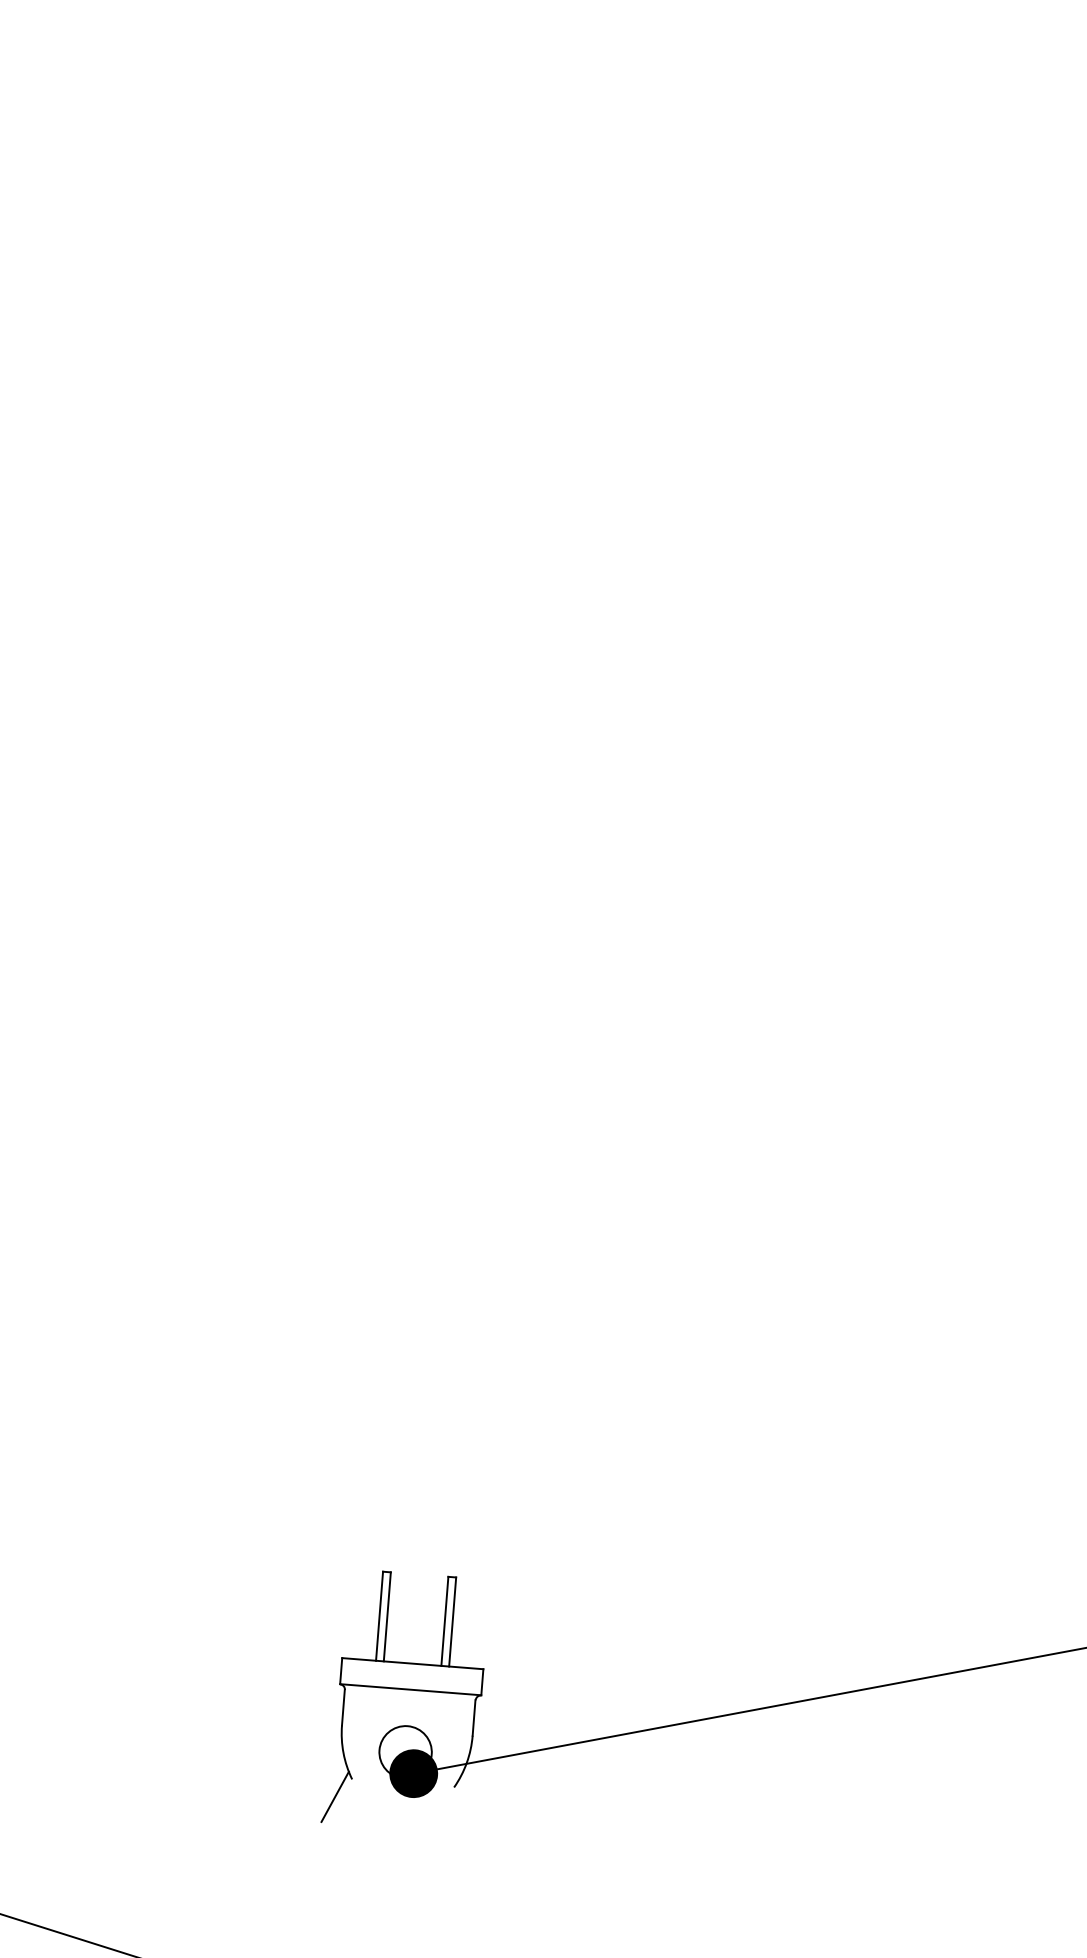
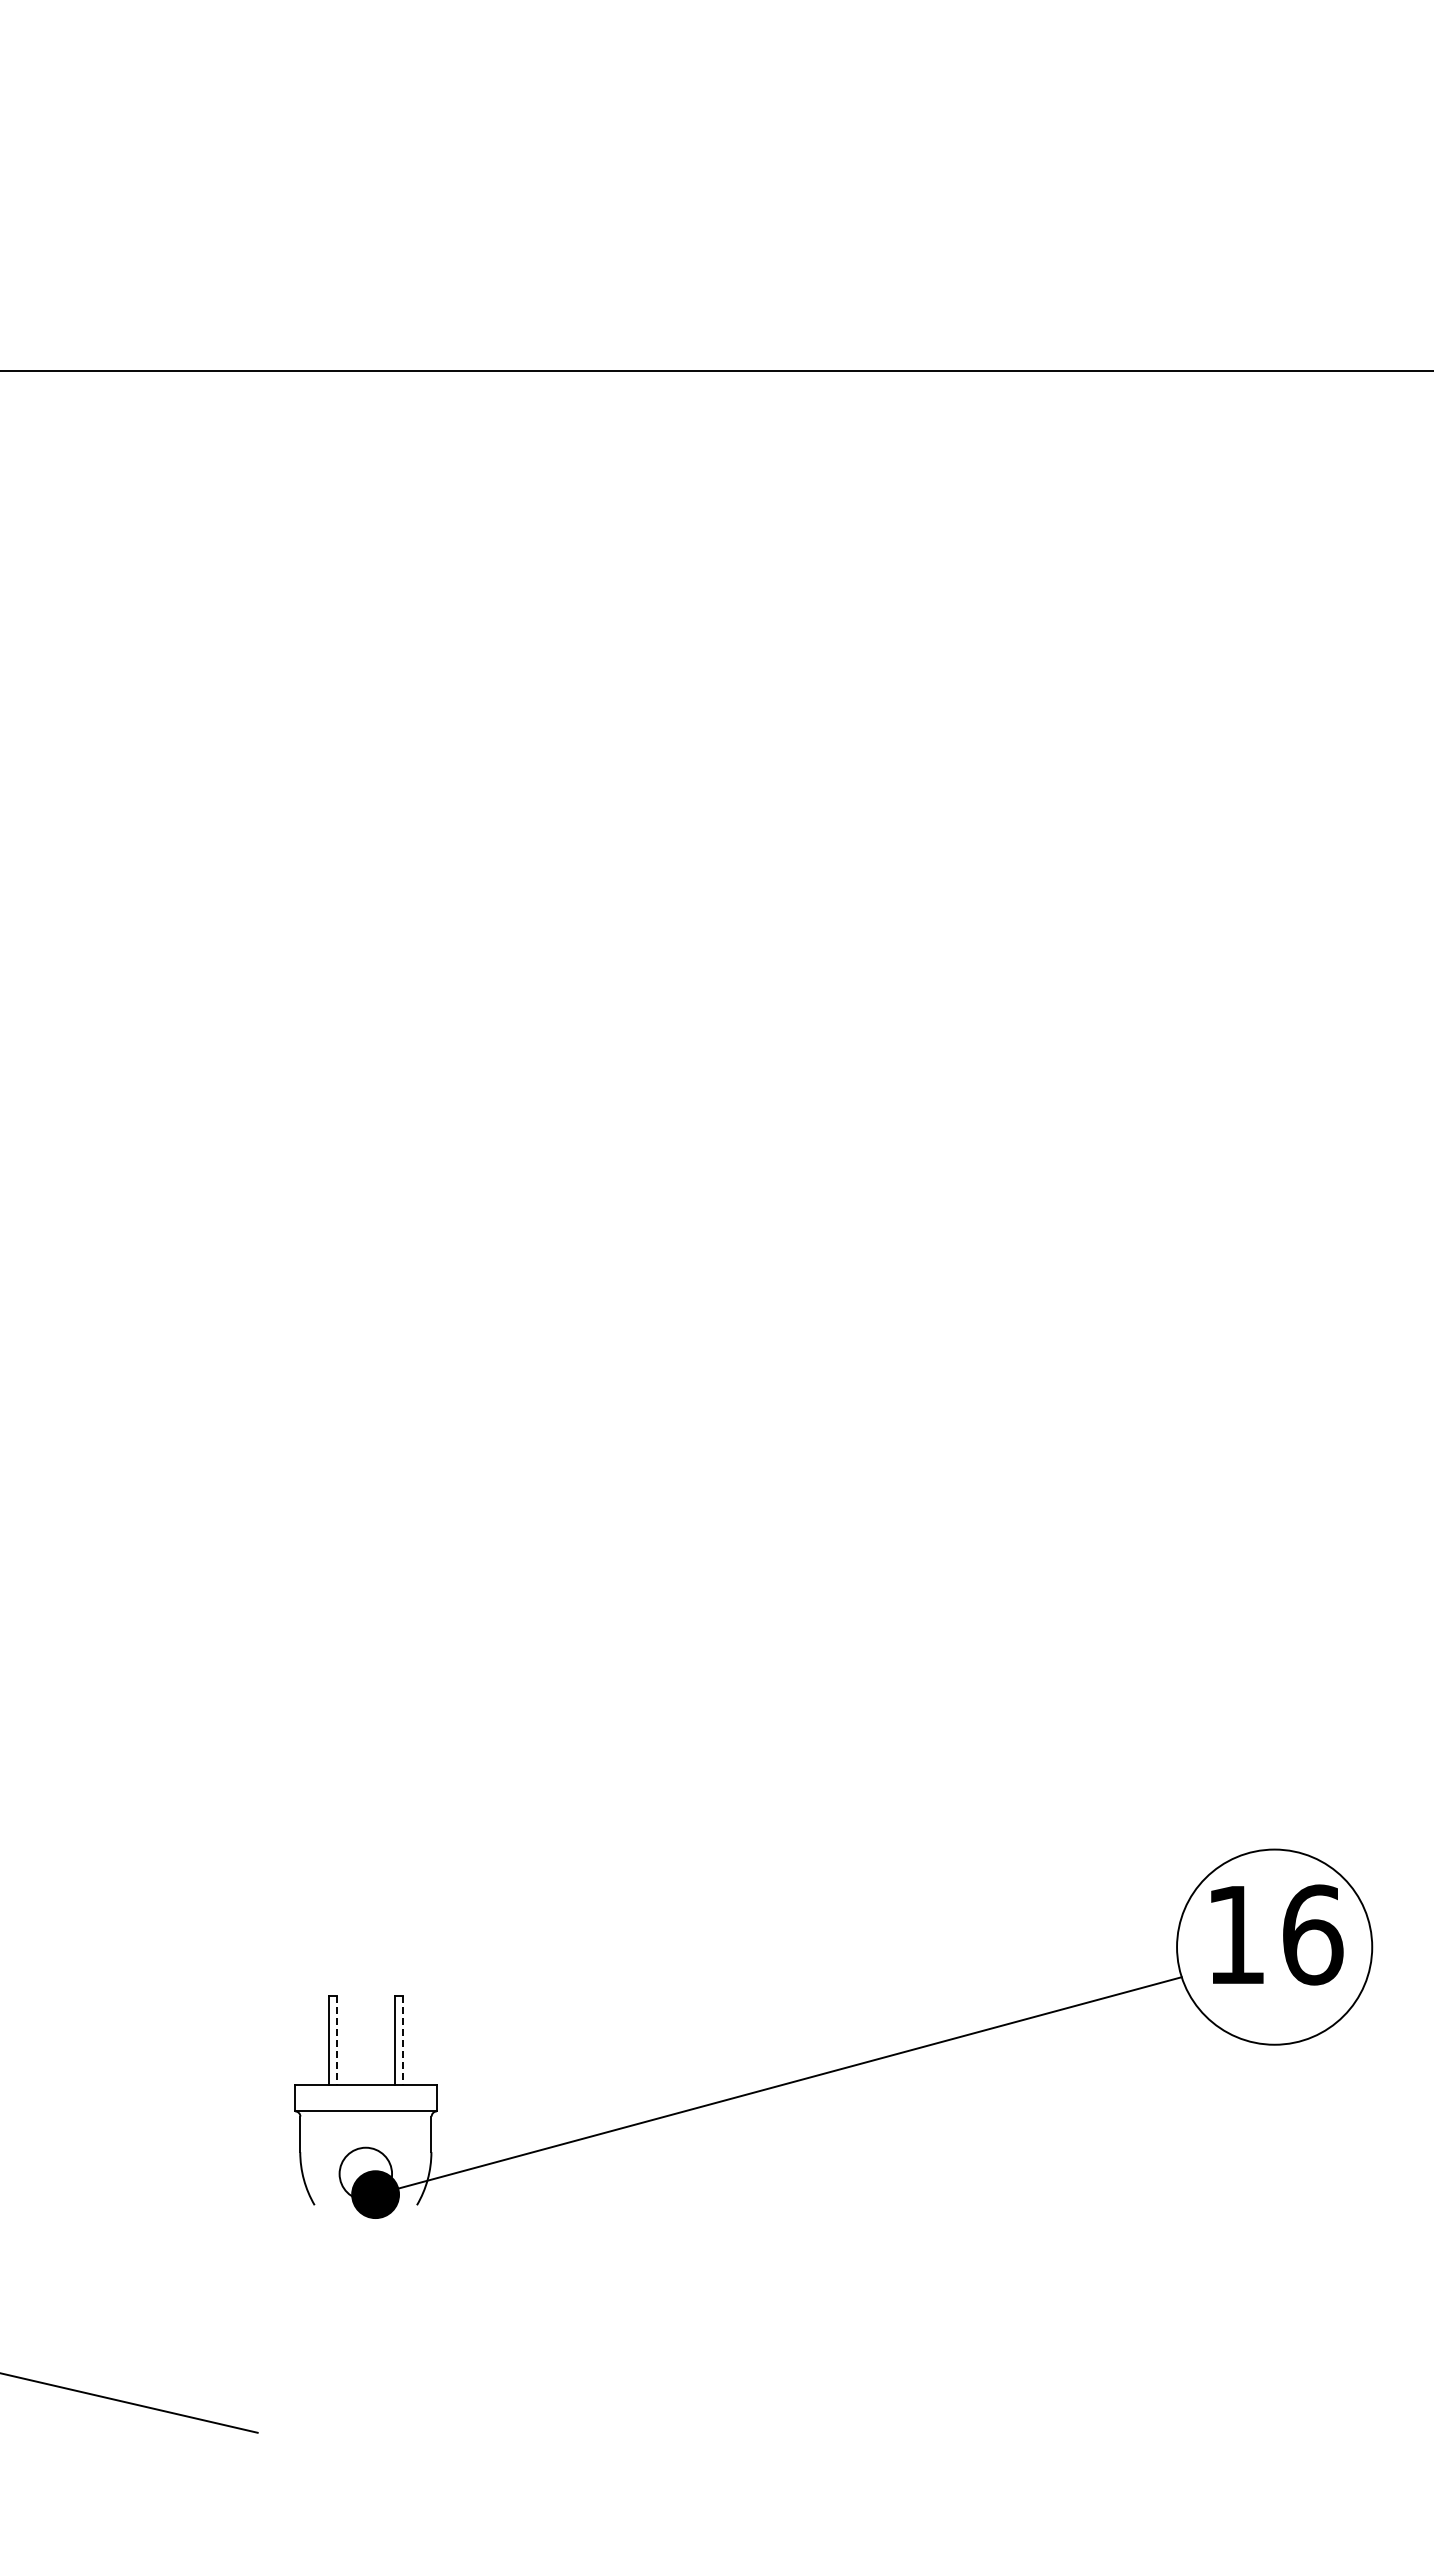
line: (386, 1617) -> (336, 2040), solid -> dashed
line: (452, 1622) -> (402, 2040), solid -> dashed
line: (334, 1796) -> (298, 2223), removed

